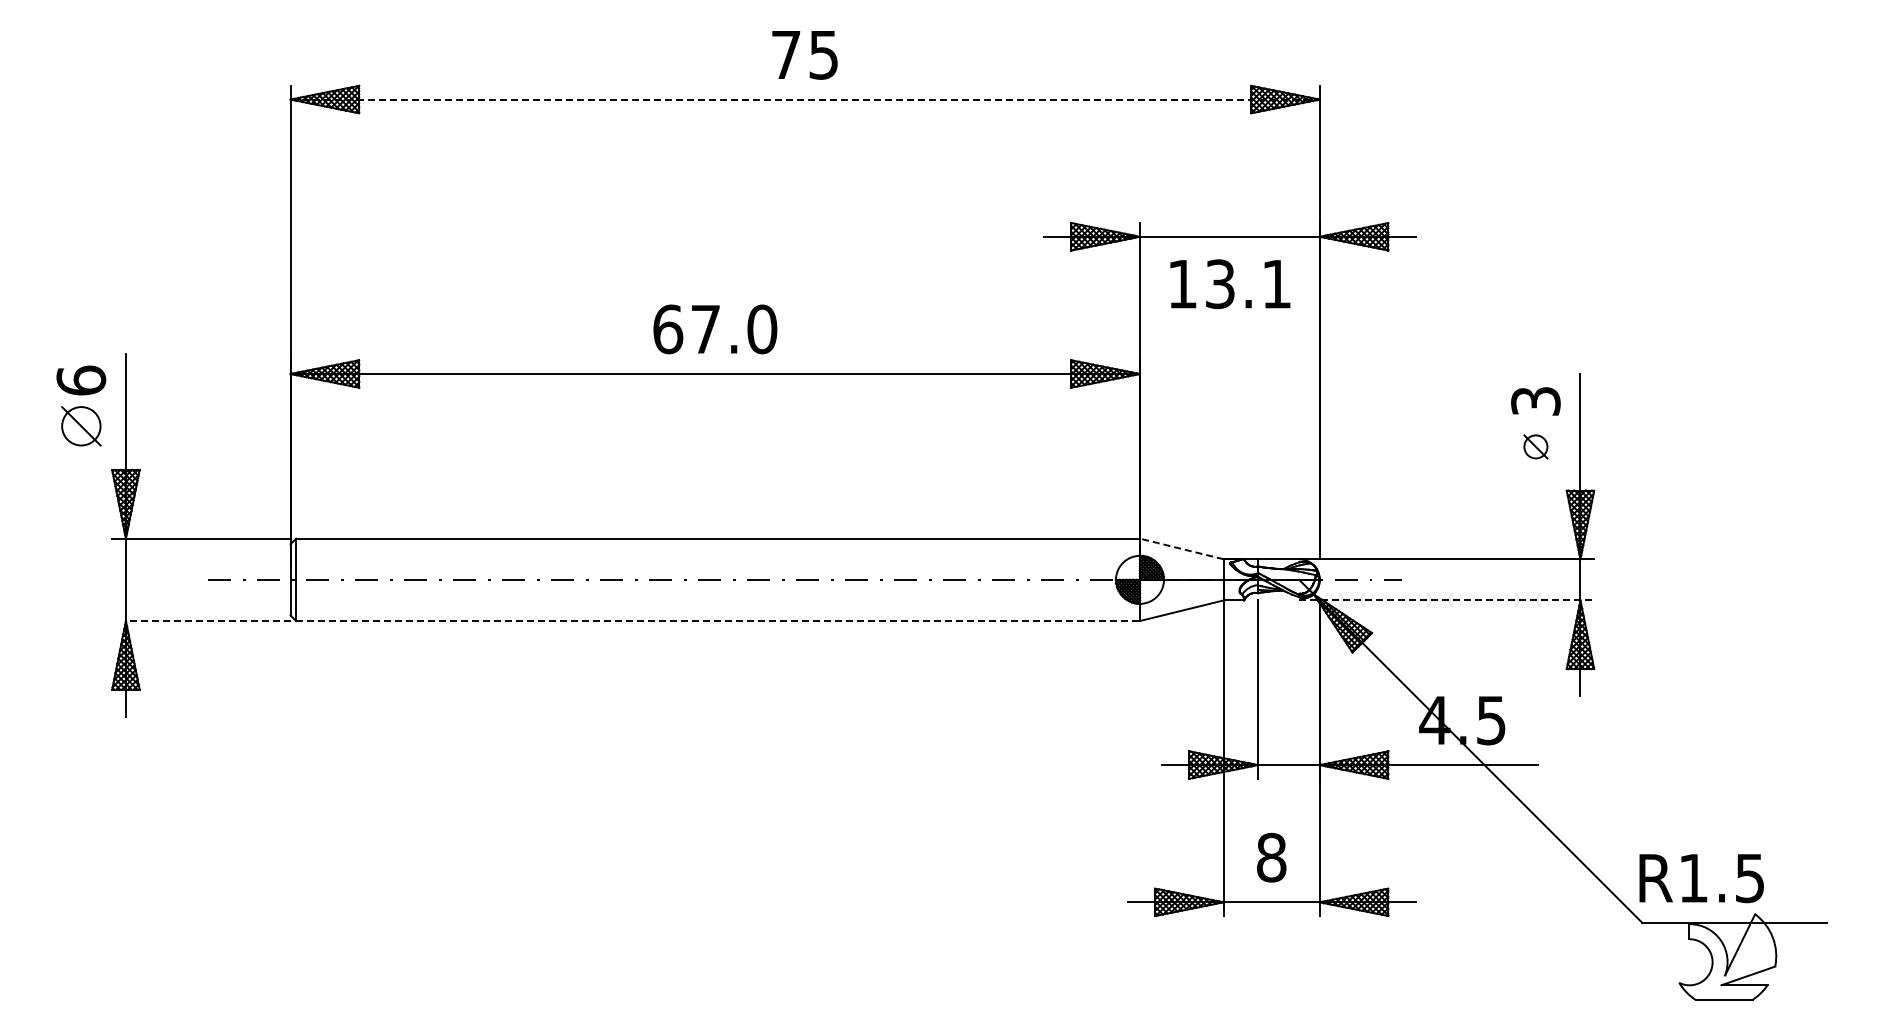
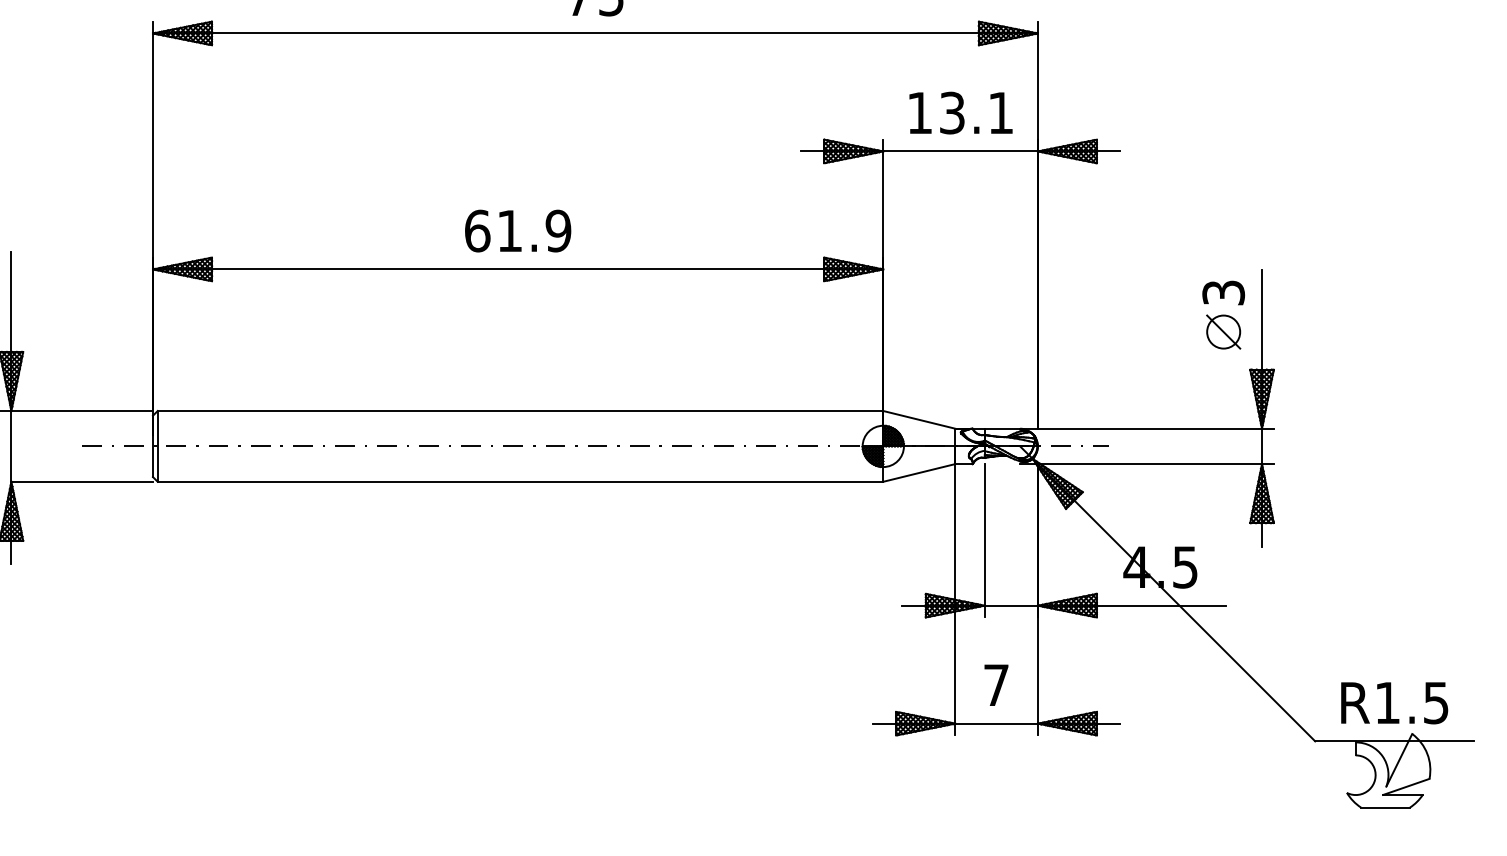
line: (805, 99) -> (595, 33), dashed -> solid
text: (1230, 284) -> (961, 113), moved
text: (734, 329) -> (534, 231), 67.0 -> 61.9
part: (1535, 446) -> (1223, 331), size x1.67
line: (1181, 548) -> (918, 419), dashed -> solid
line: (1446, 600) -> (1146, 464), dashed -> solid
line: (207, 621) -> (81, 482), dashed -> solid
line: (718, 621) -> (520, 482), dashed -> solid
text: (1271, 857) -> (996, 685), 8 -> 7
text: (1701, 878) -> (1394, 703), moved

